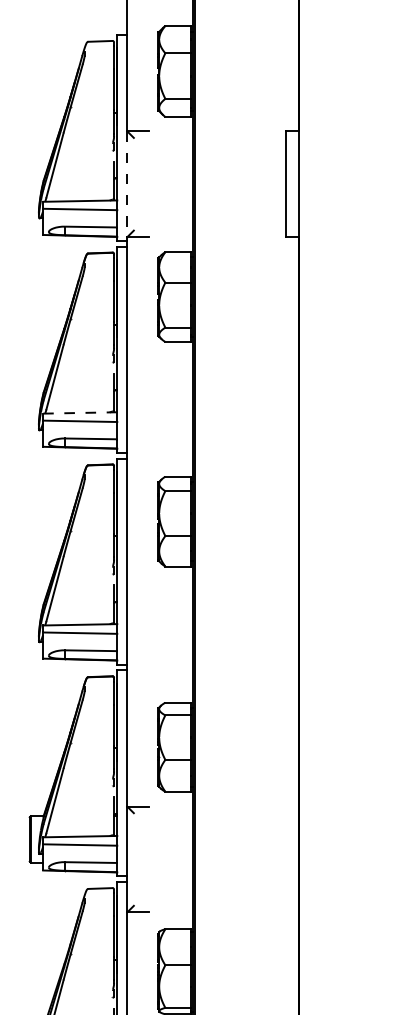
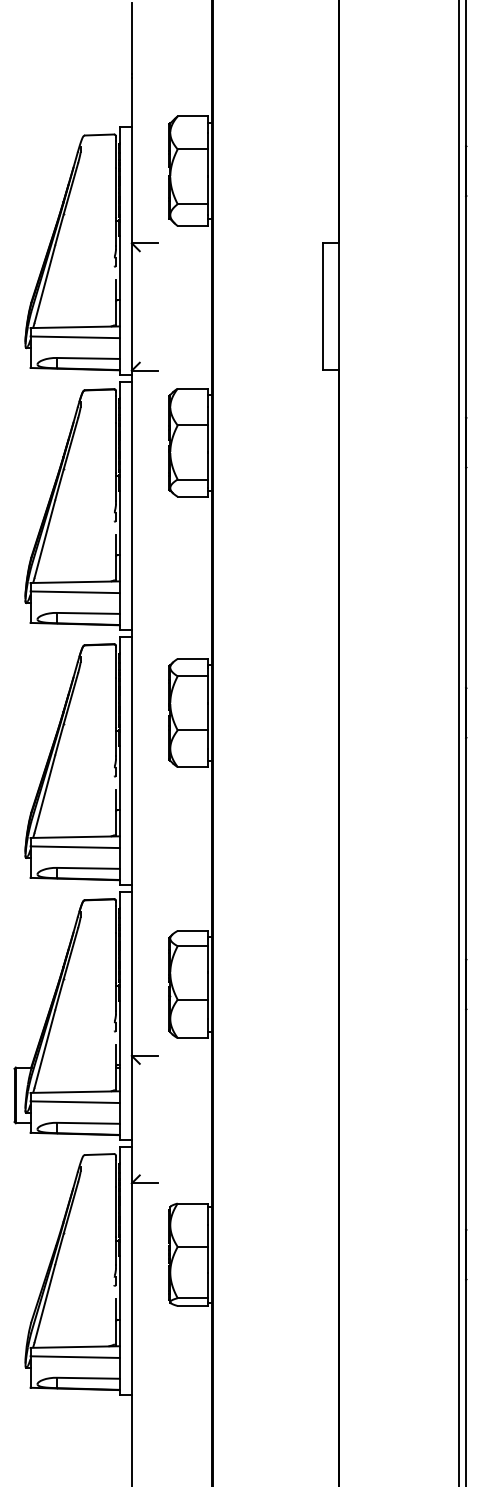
line: (126, 183) -> (131, 306), dashed -> solid
line: (80, 413) -> (75, 582), dashed -> solid

